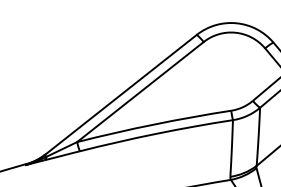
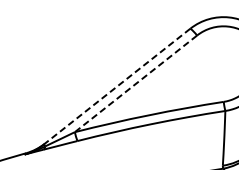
line: (140, 92) -> (136, 84), solid -> dashed
line: (121, 94) -> (117, 86), solid -> dashed

